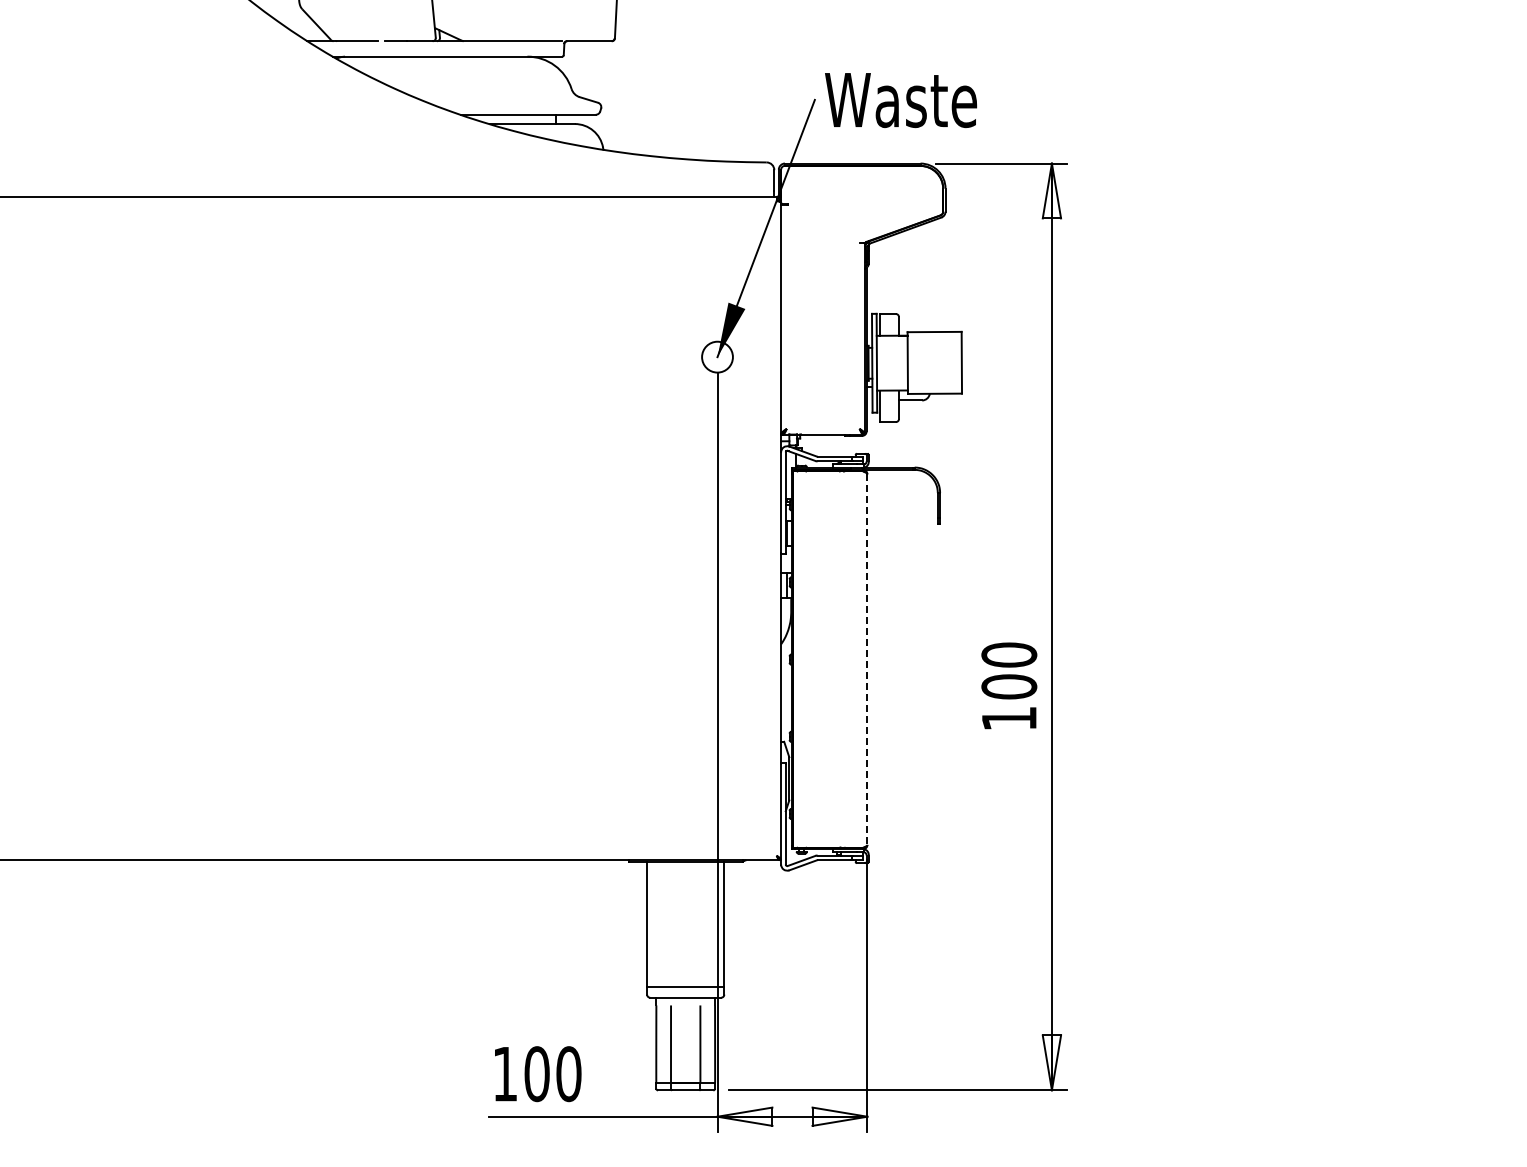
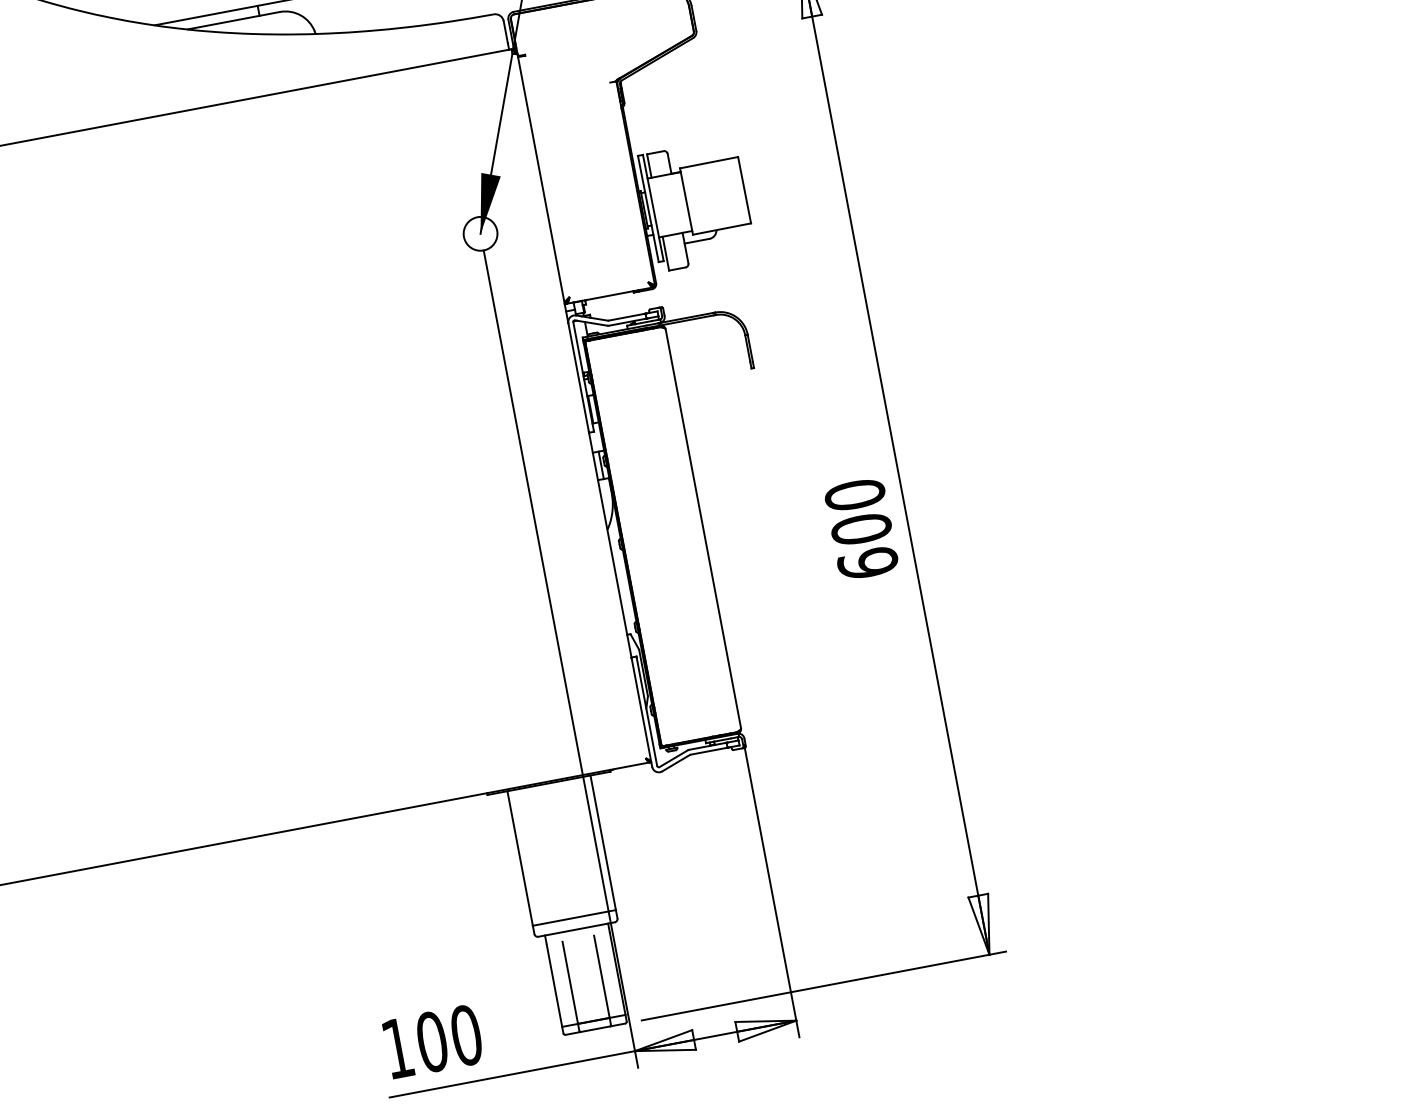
line: (867, 660) -> (703, 529), dashed -> solid
text: (1009, 718) -> (868, 563), 100 -> 600

